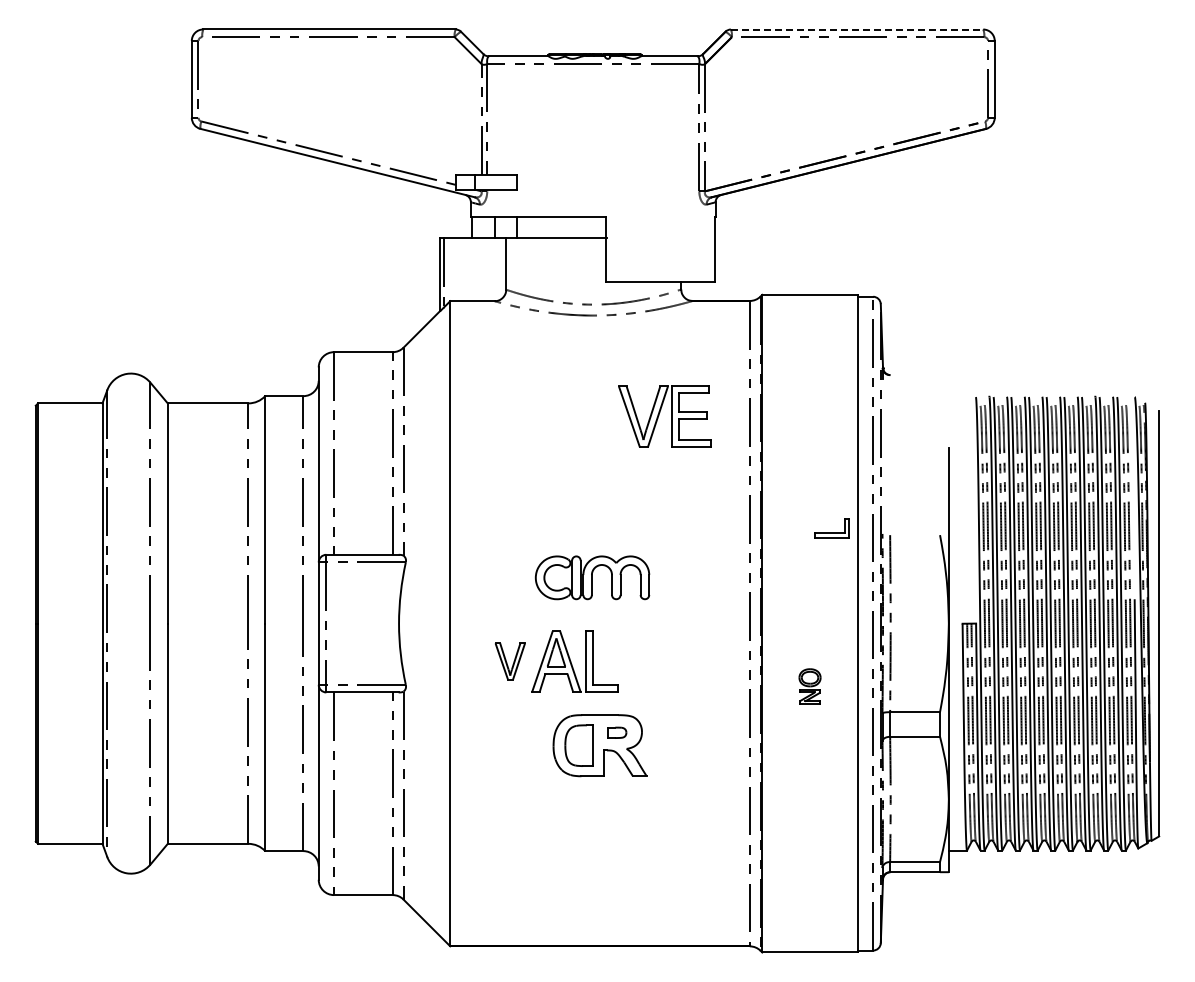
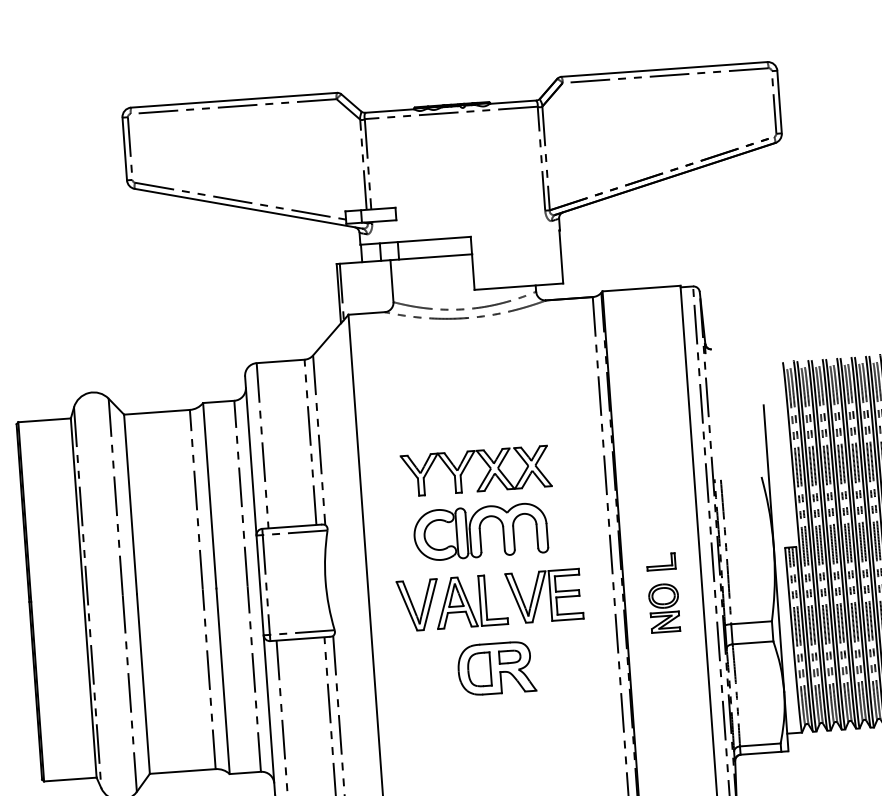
line: (857, 29) -> (664, 69), dashed -> solid
part: (664, 416) -> (544, 596), moved
part: (581, 496) -> (466, 466), added
part: (831, 528) -> (660, 562), moved
part: (592, 577) -> (480, 531), size x1.43
part: (510, 661) -> (418, 605), size x1.67
part: (809, 686) -> (663, 608), size x1.67
part: (617, 732) -> (510, 656), size x1.43

